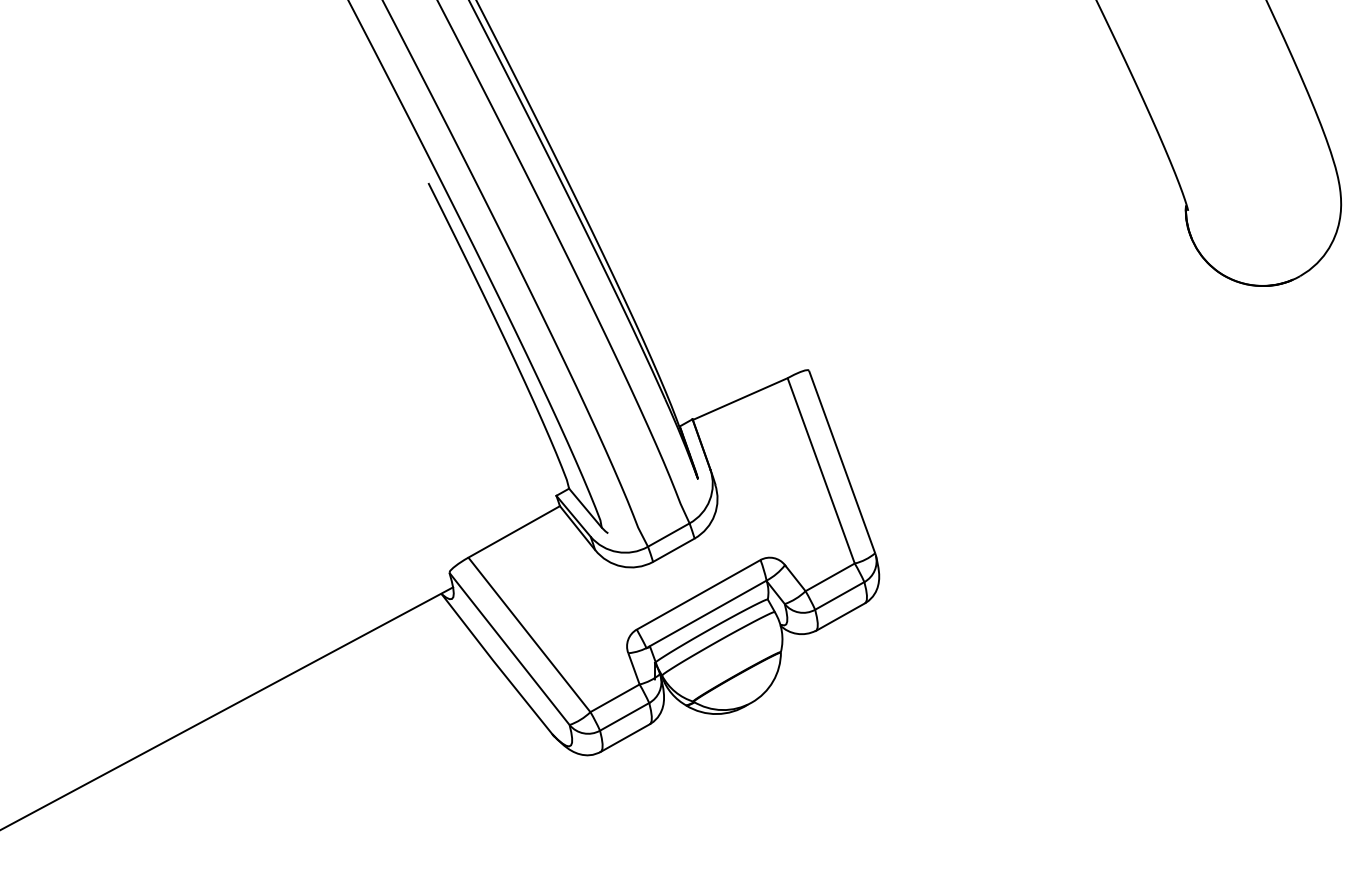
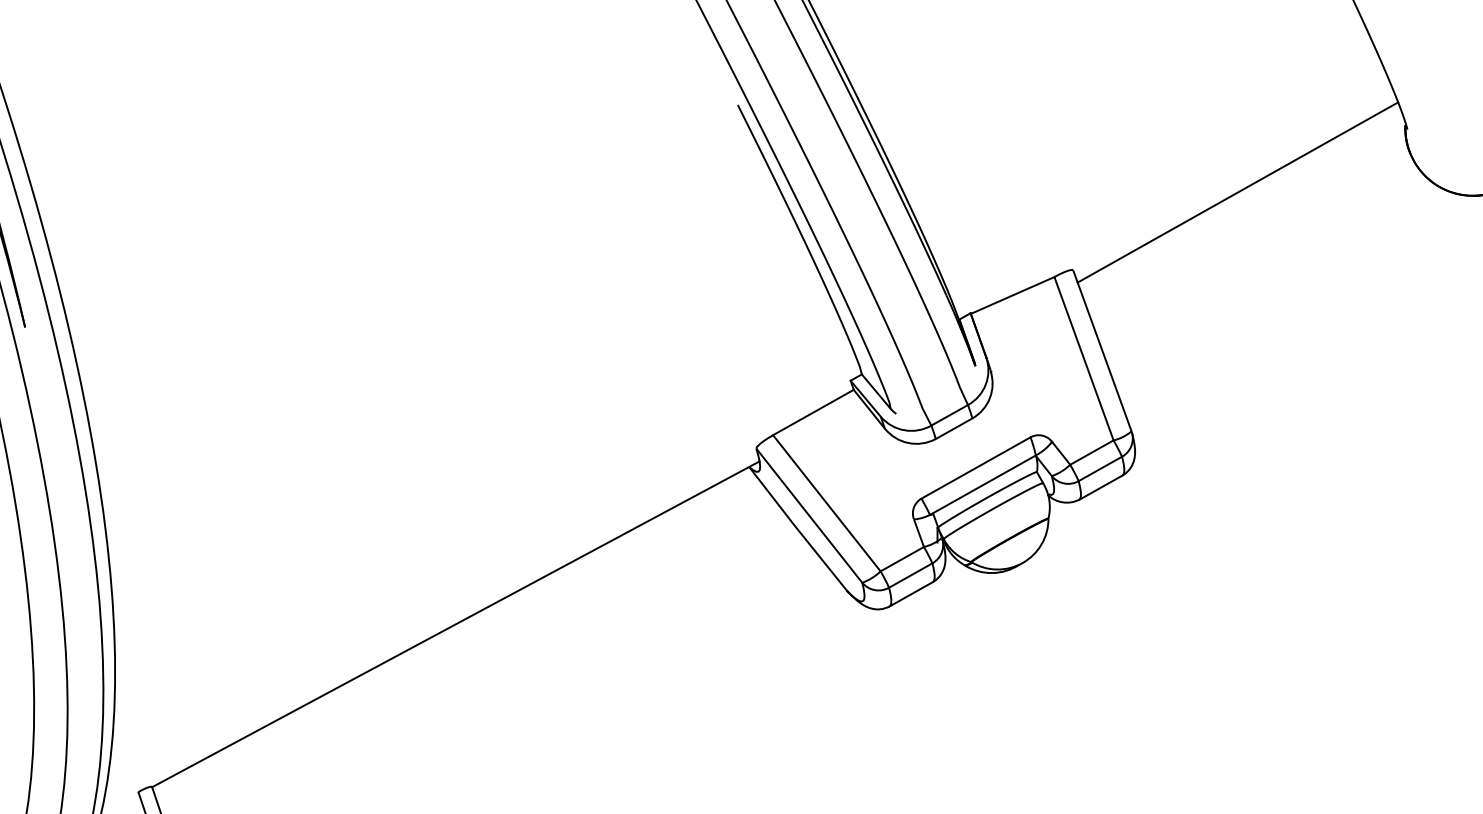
line: (995, 282) -> (1237, 192), added

